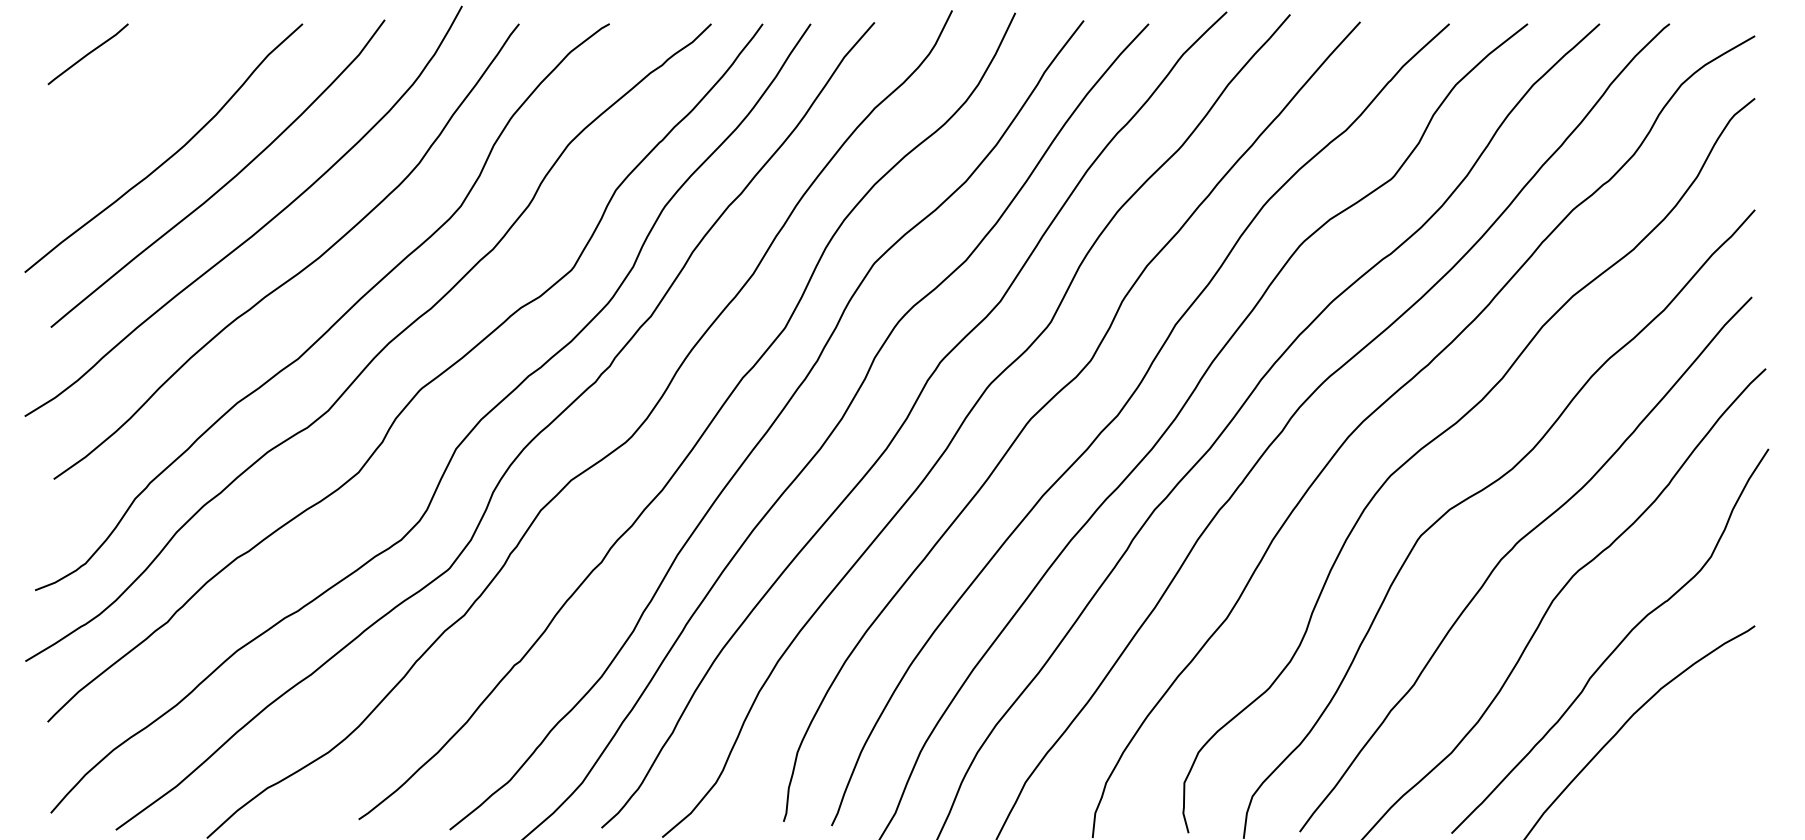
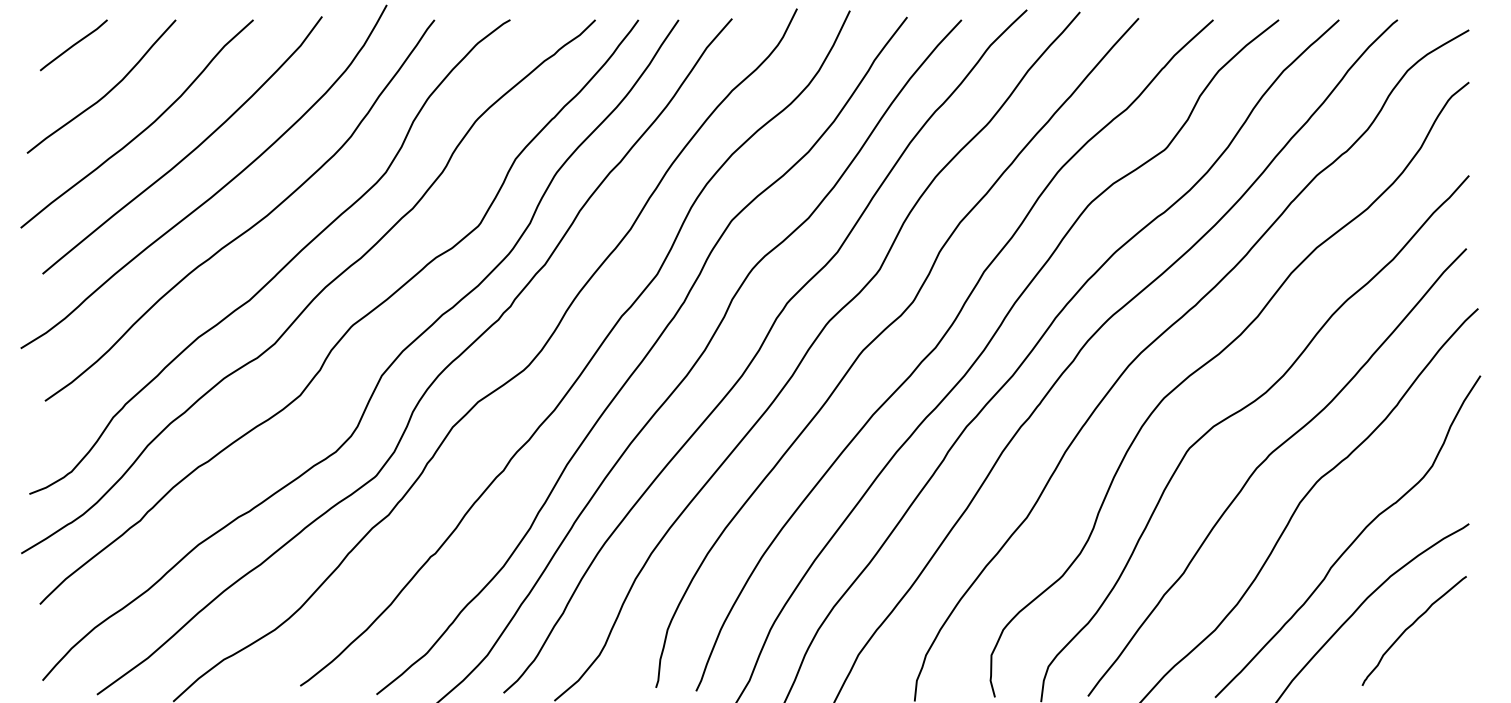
curve: (128, 110) -> (107, 92), added
curve: (1685, 748) -> (1410, 626), added

